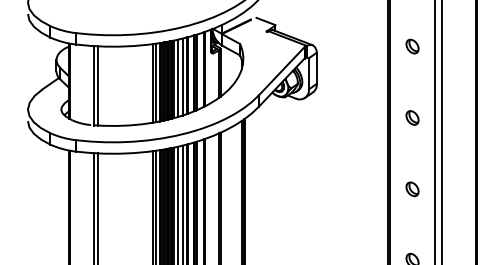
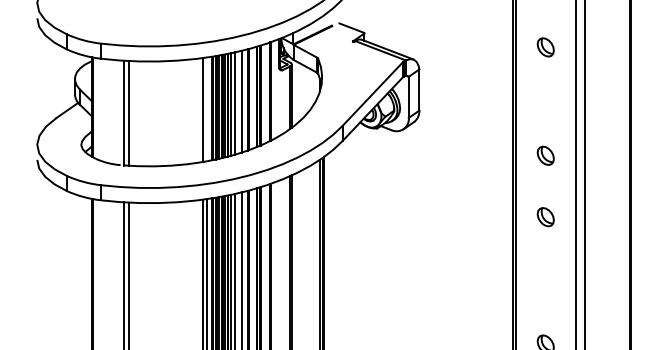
part: (412, 46) -> (545, 47), moved
line: (155, 82) -> (206, 109), removed
part: (412, 189) -> (545, 217), moved

